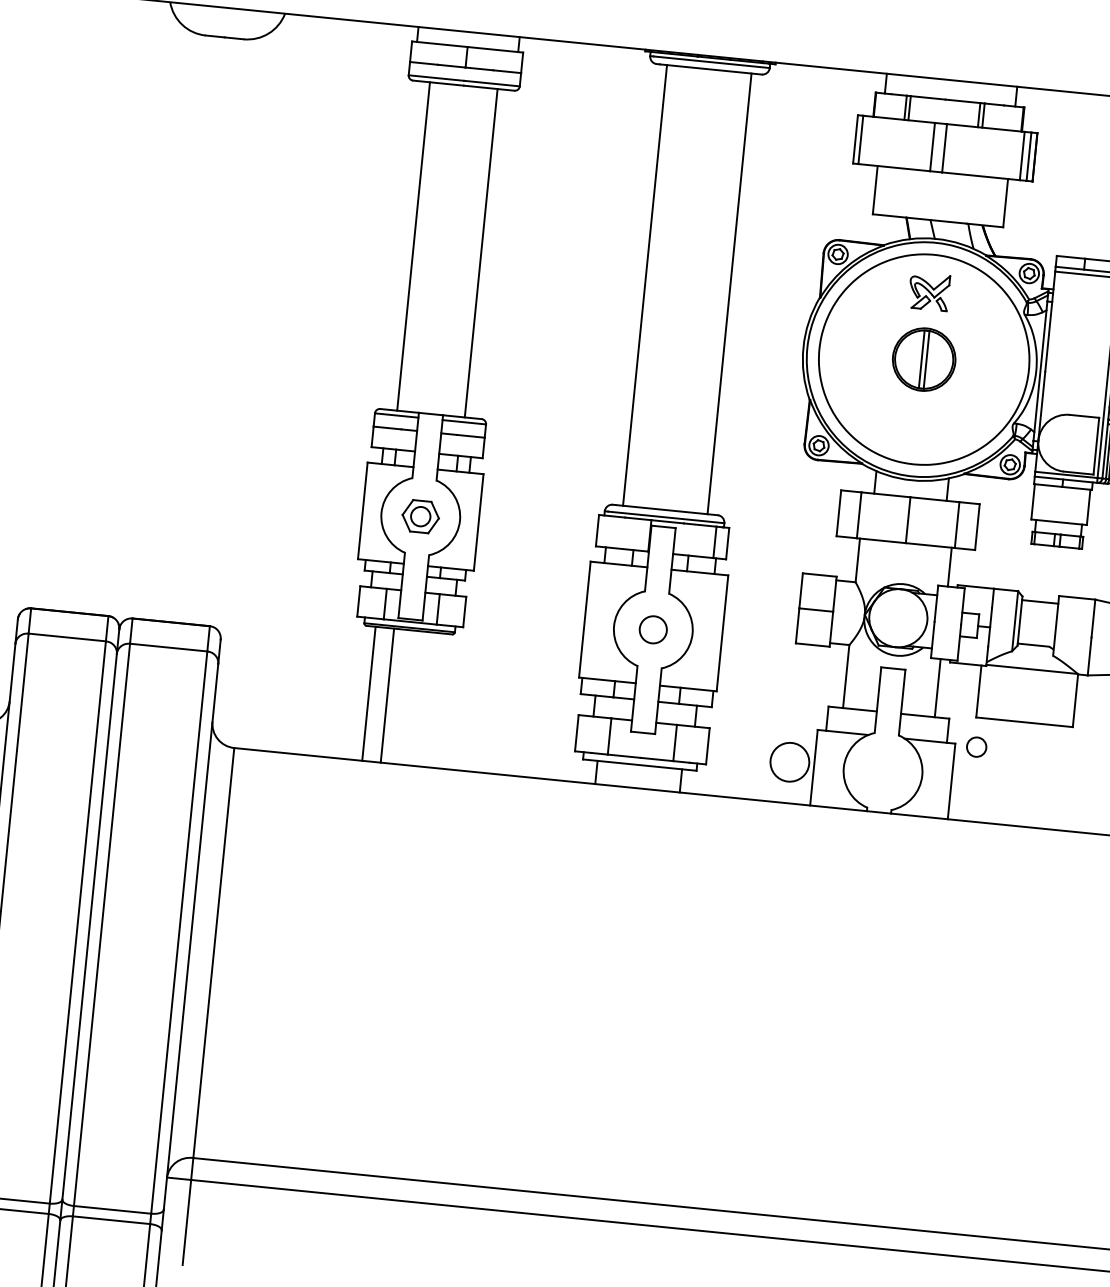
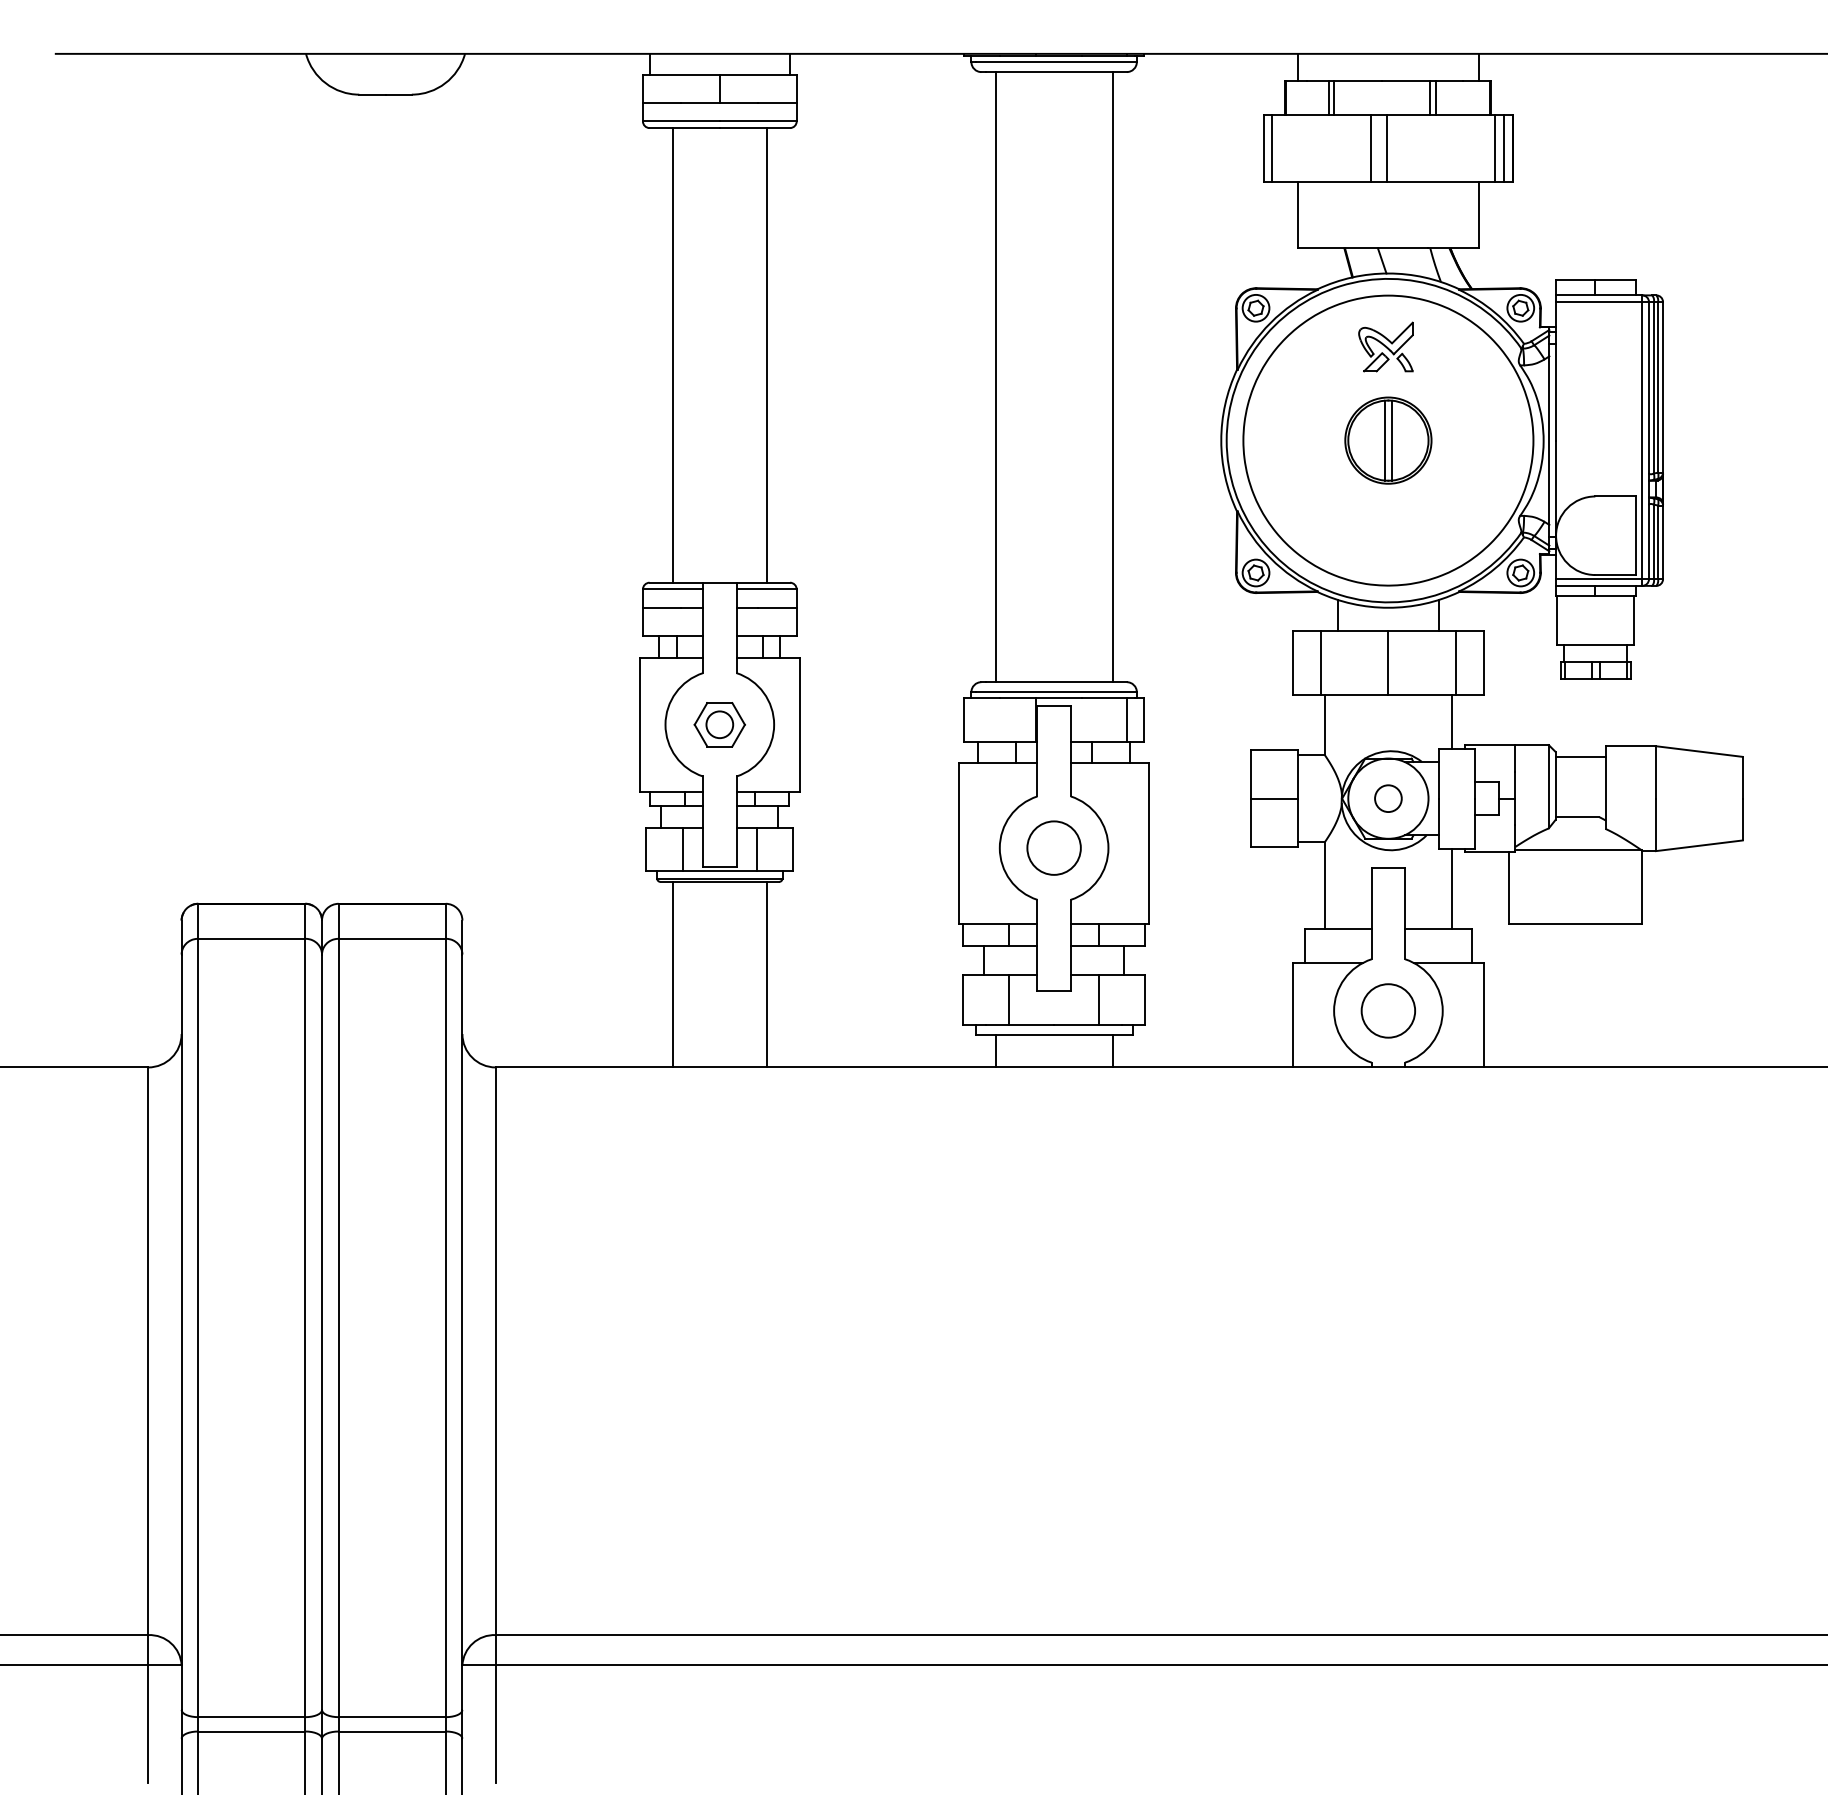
circle: (652, 629) -> (1053, 847), size x1.43
line: (387, 695) -> (766, 974), moved
circle: (976, 747) -> (1388, 798), moved
circle: (789, 761) -> (1387, 1010), moved

